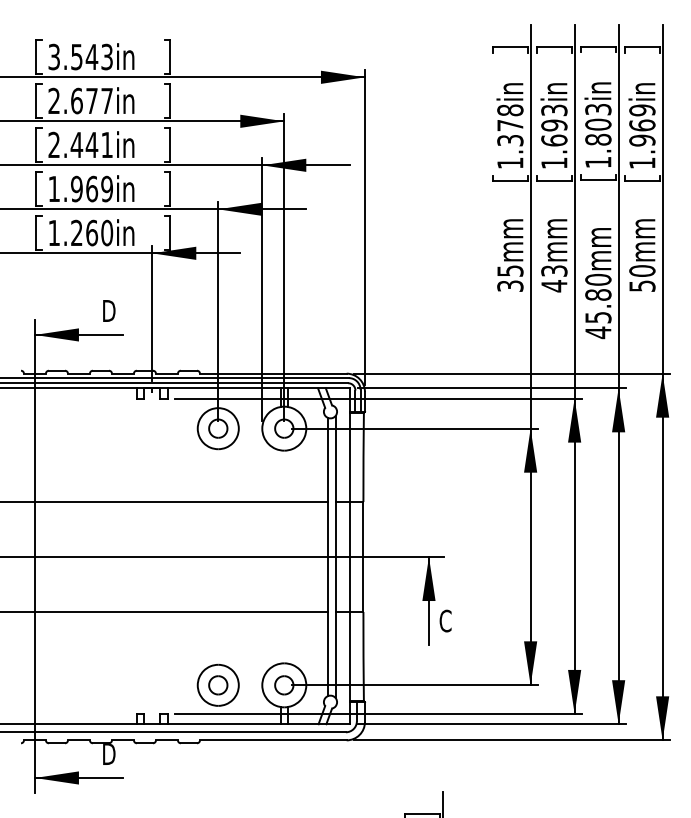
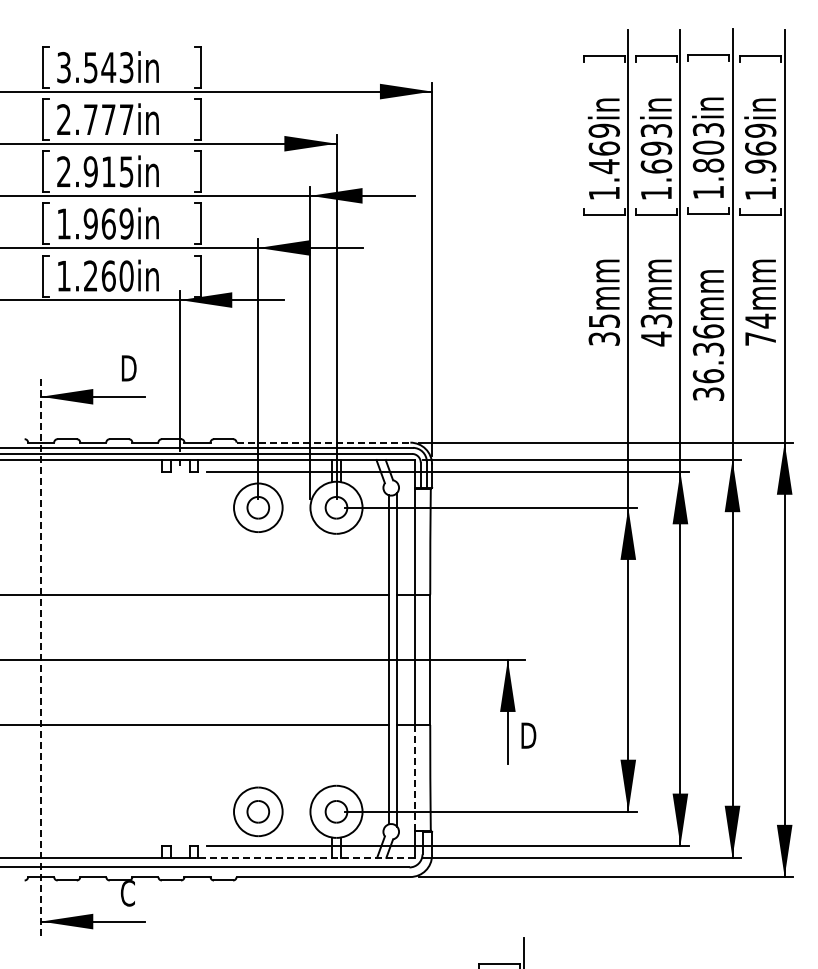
text: (76, 100) -> (90, 119), 2.677in -> 2.777in
text: (510, 125) -> (604, 148), 1.378in -> 1.469in
text: (91, 144) -> (108, 171), 2.441in -> 2.915in
text: (642, 278) -> (760, 329), 50mm -> 74mm
text: (598, 306) -> (708, 362), 45.80mm -> 36.36mm
line: (273, 373) -> (323, 442), solid -> dashed
line: (35, 556) -> (41, 659), solid -> dashed
text: (446, 620) -> (528, 735), C -> D
line: (350, 656) -> (414, 777), solid -> dashed
line: (258, 723) -> (306, 857), solid -> dashed
text: (108, 754) -> (128, 893), D -> C

